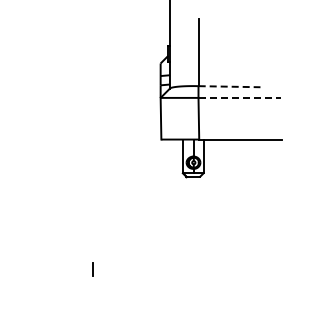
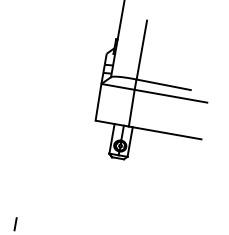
line: (229, 86) -> (163, 84), dashed -> solid
line: (240, 97) -> (171, 95), dashed -> solid

